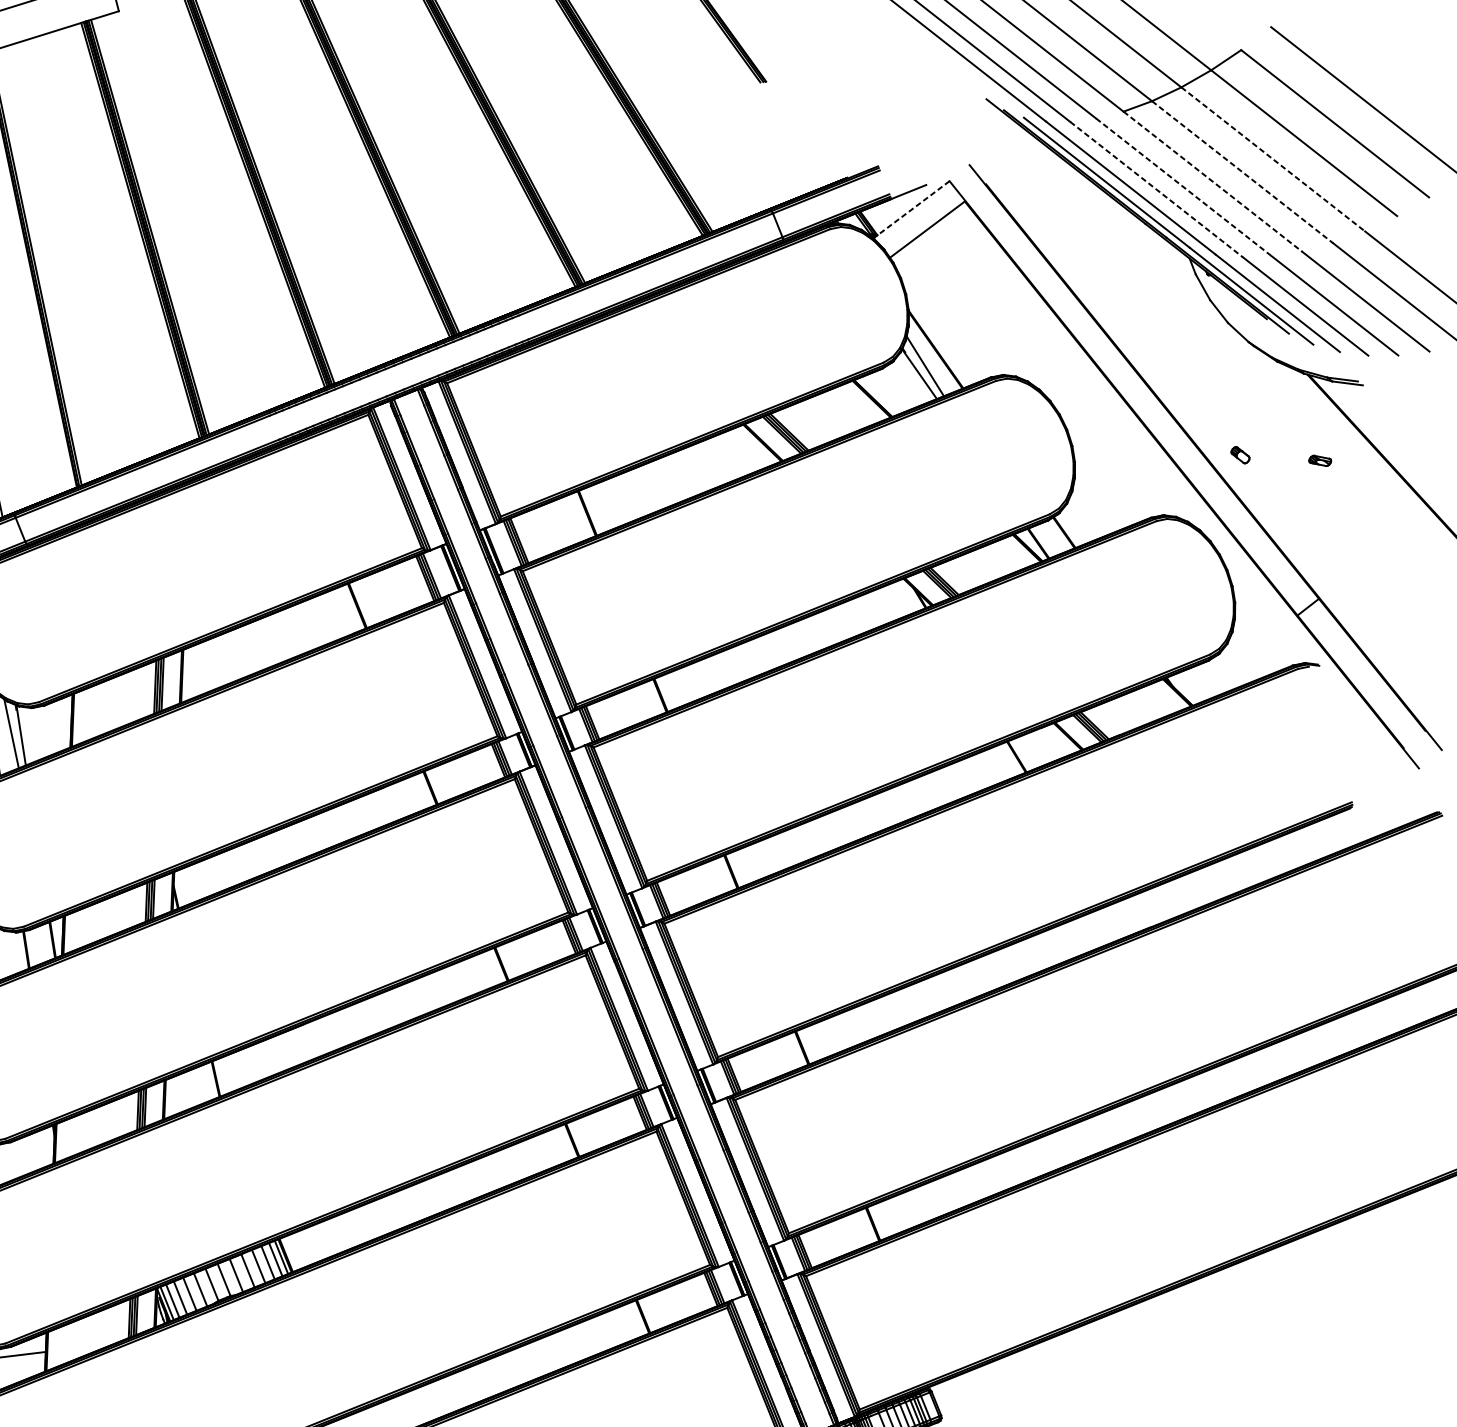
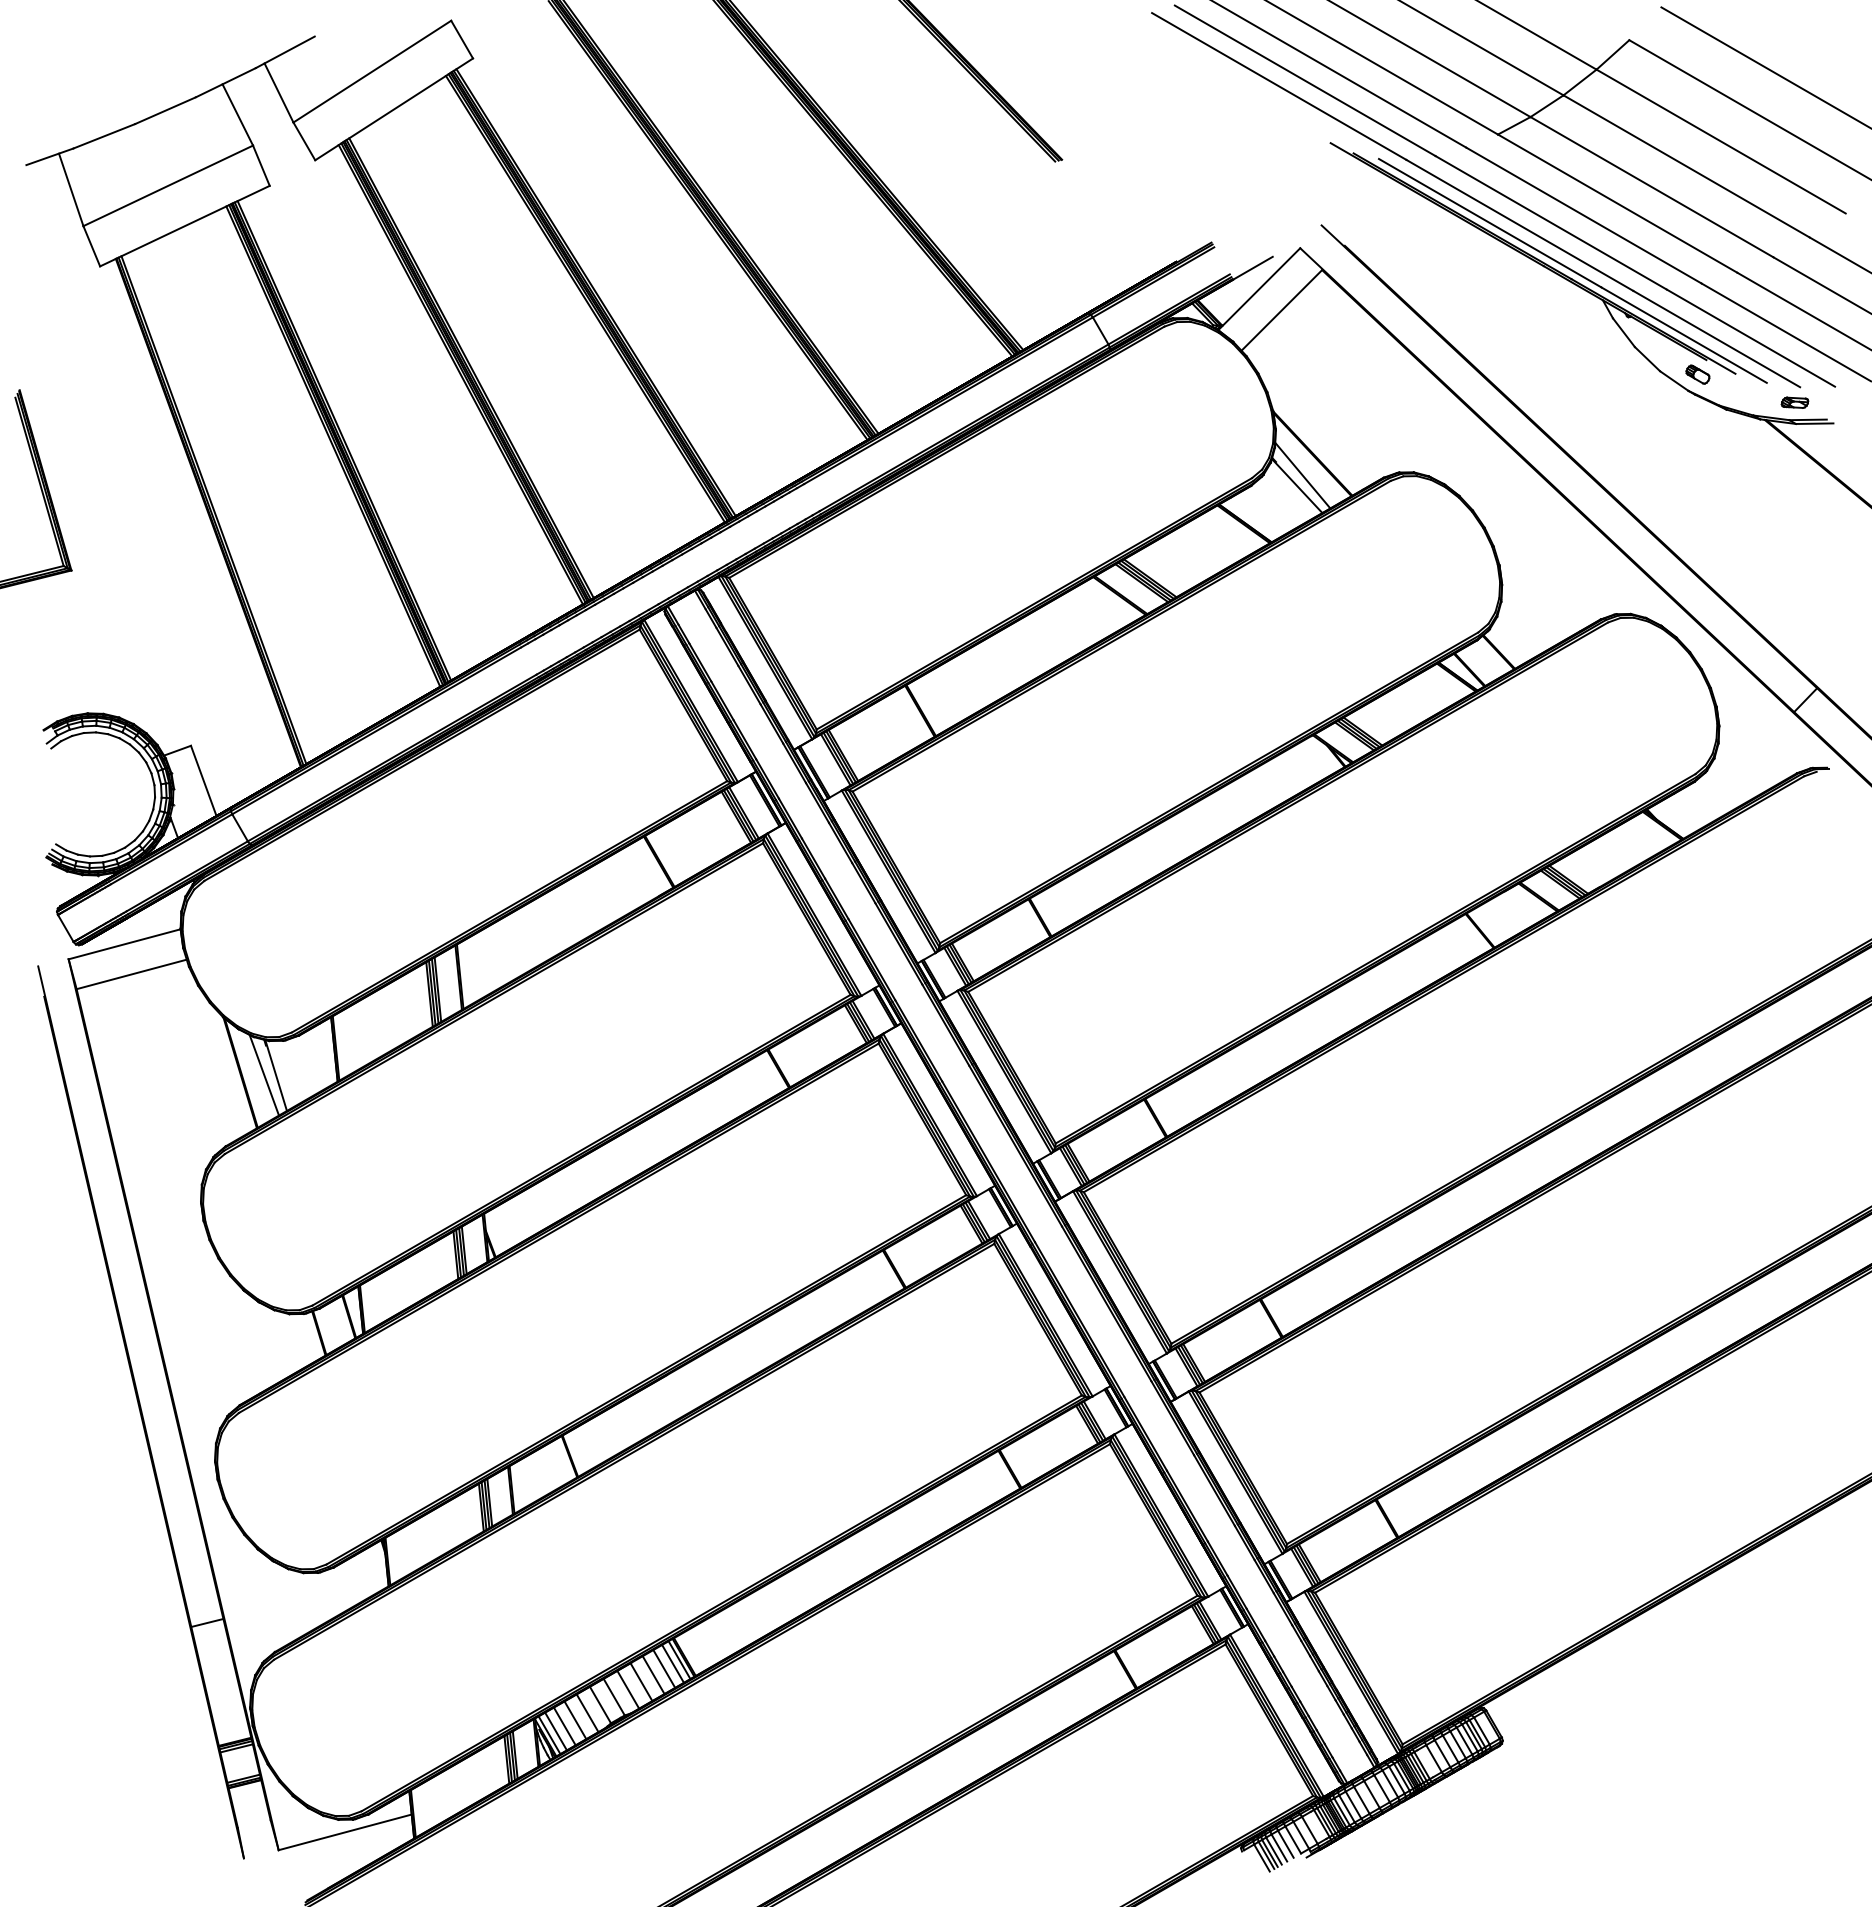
line: (1273, 159) -> (1687, 166), dashed -> solid
line: (1243, 172) -> (1652, 187), dashed -> solid
line: (1213, 181) -> (1618, 203), dashed -> solid
line: (1183, 187) -> (1583, 215), dashed -> solid
line: (1156, 189) -> (1551, 222), dashed -> solid
line: (911, 210) -> (1259, 289), dashed -> solid
part: (1240, 455) -> (1697, 374), moved
part: (1319, 460) -> (1794, 402), moved

